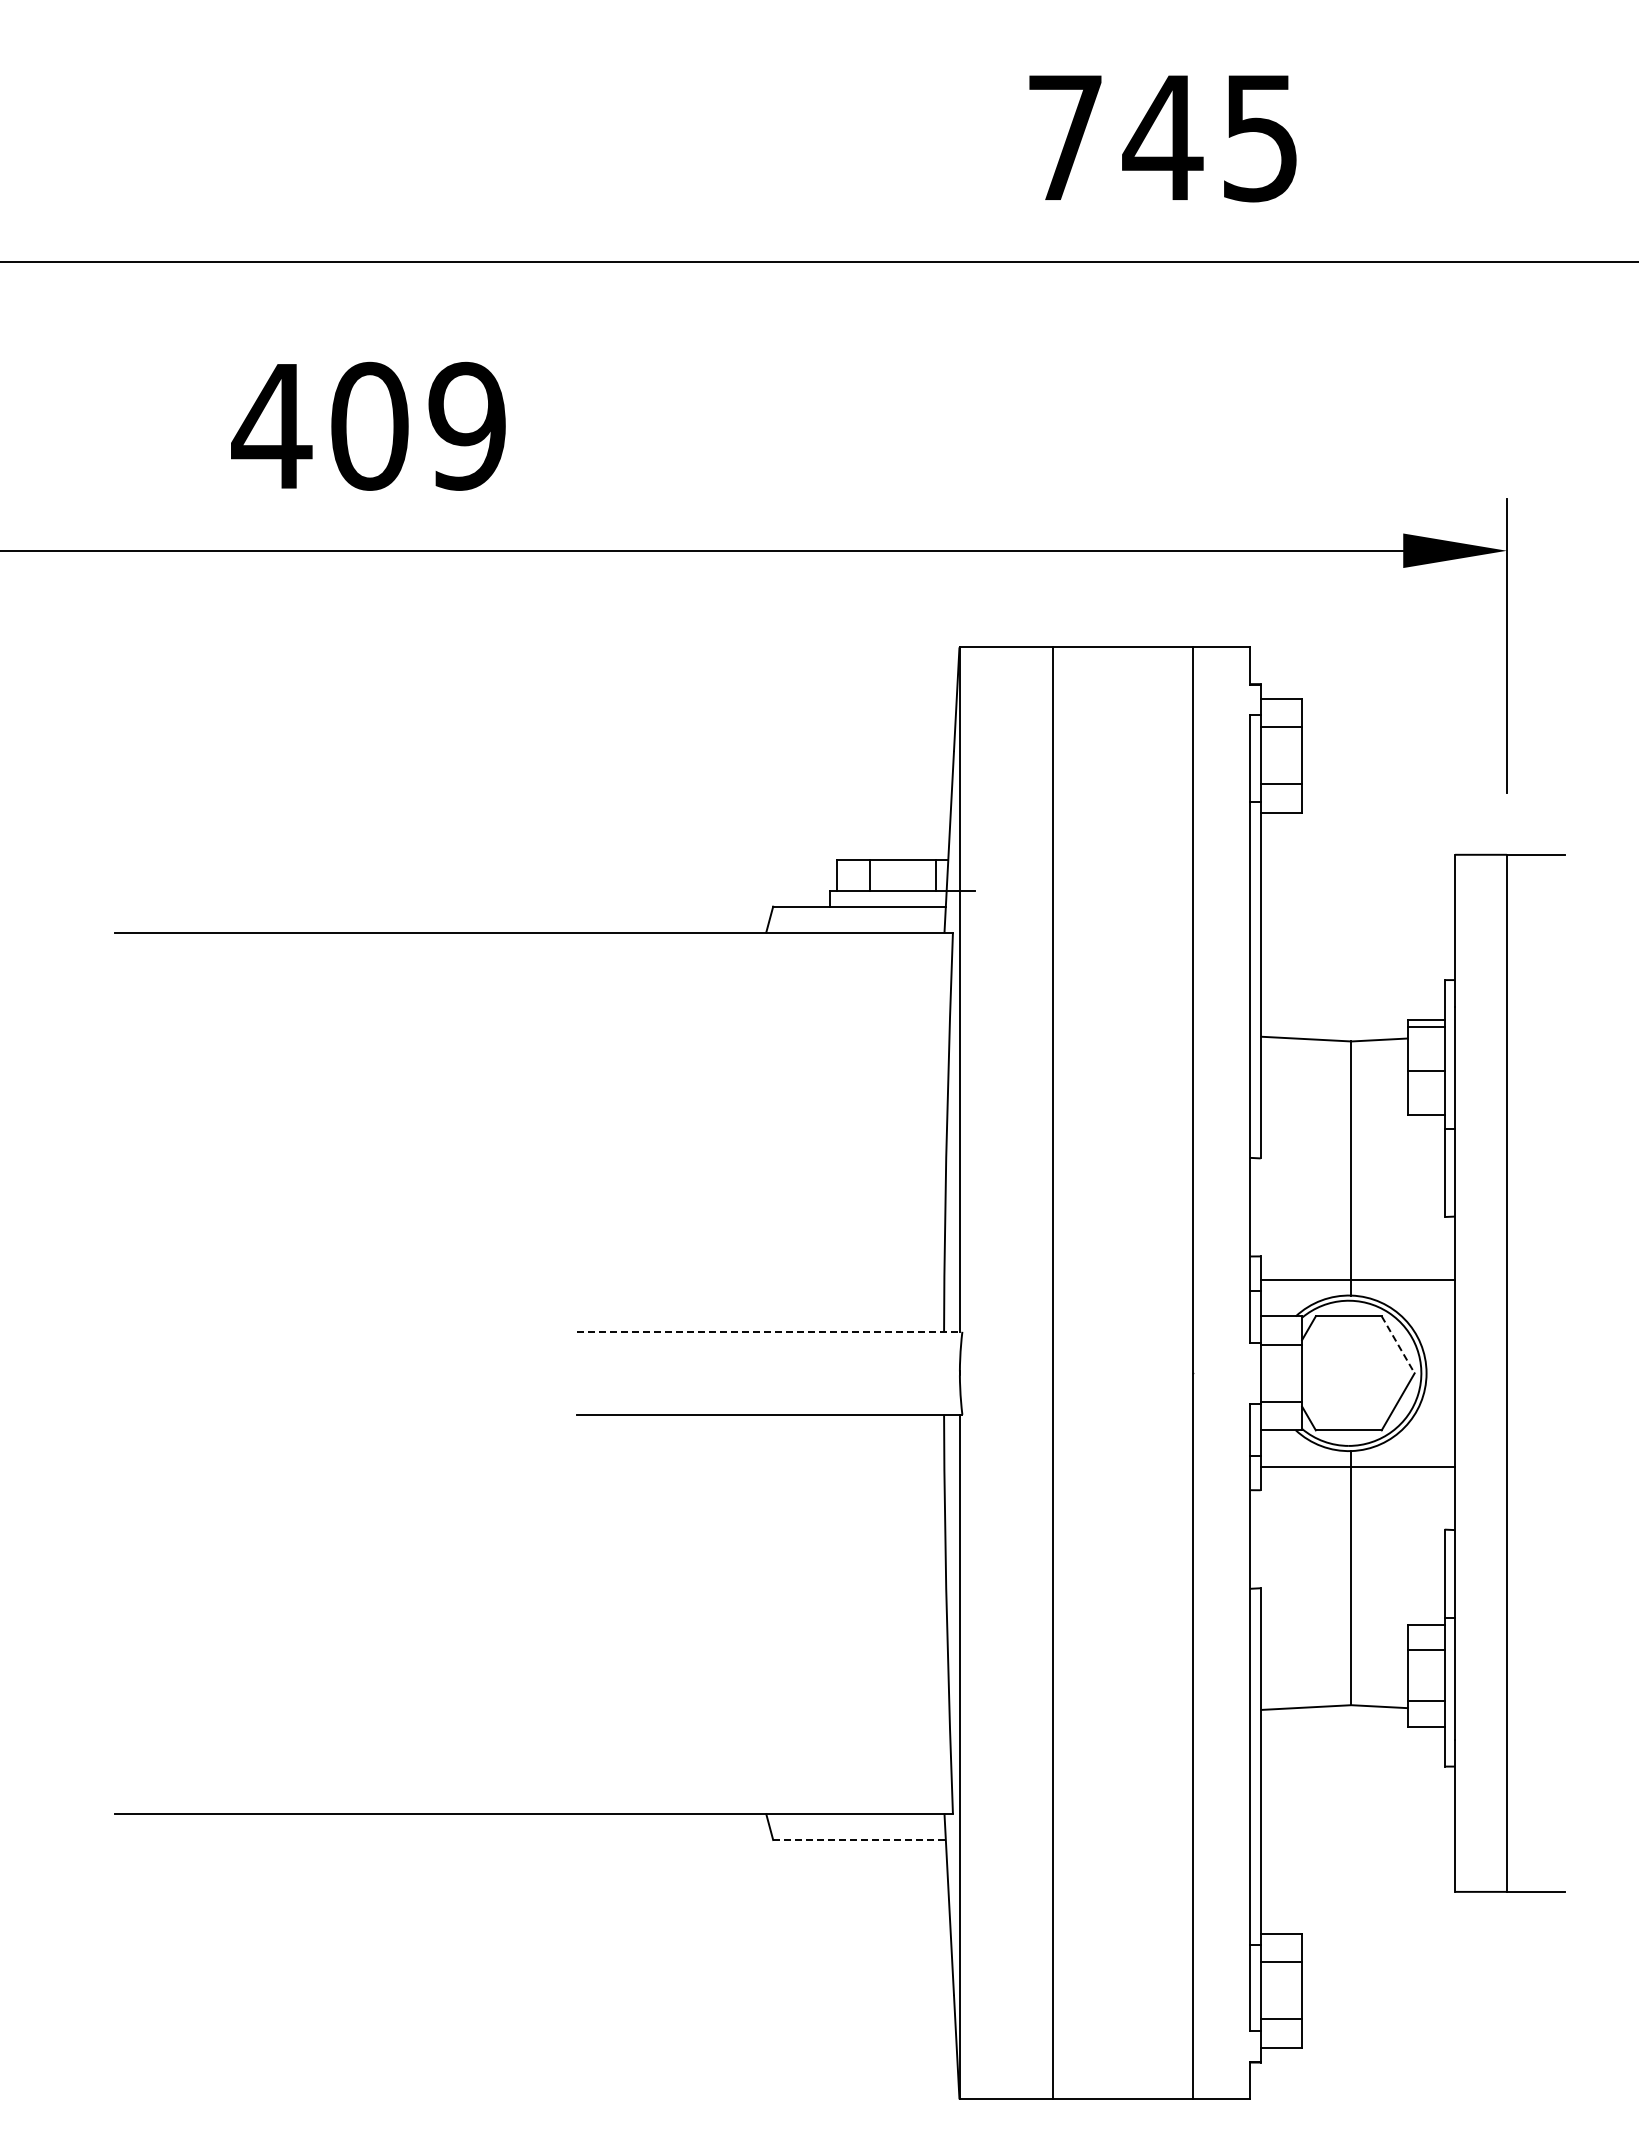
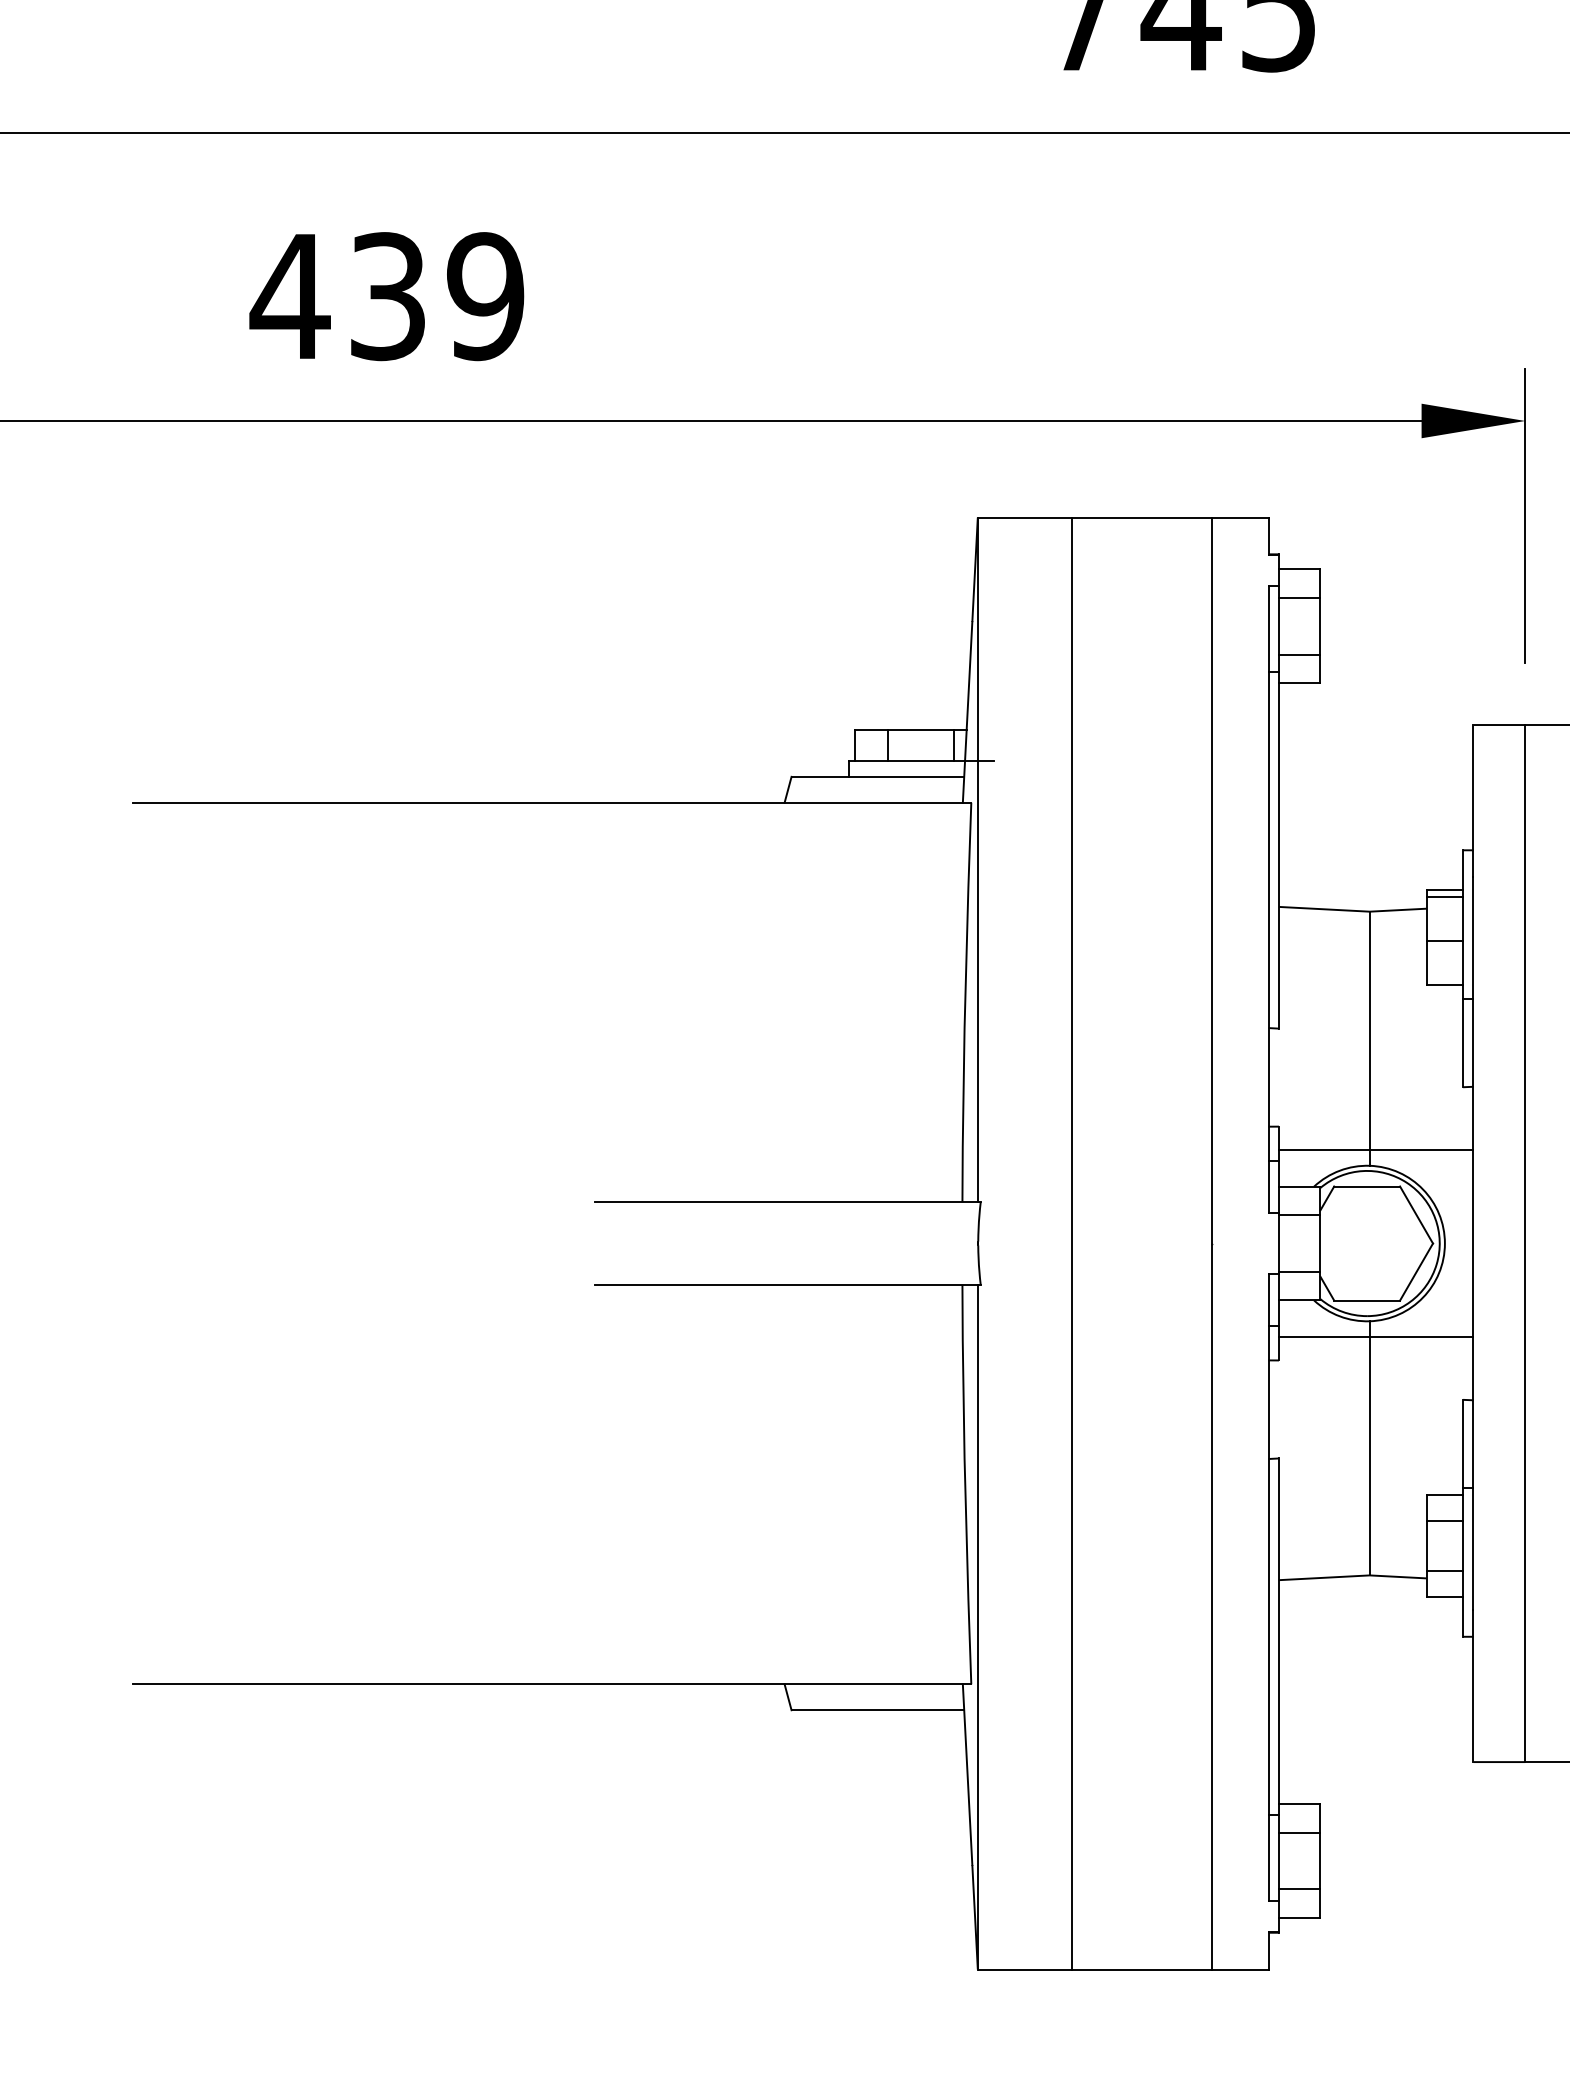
text: (369, 425) -> (387, 295), 409 -> 439
line: (769, 1331) -> (787, 1201), dashed -> solid
line: (1398, 1344) -> (1416, 1214), dashed -> solid
line: (860, 1840) -> (878, 1710), dashed -> solid

